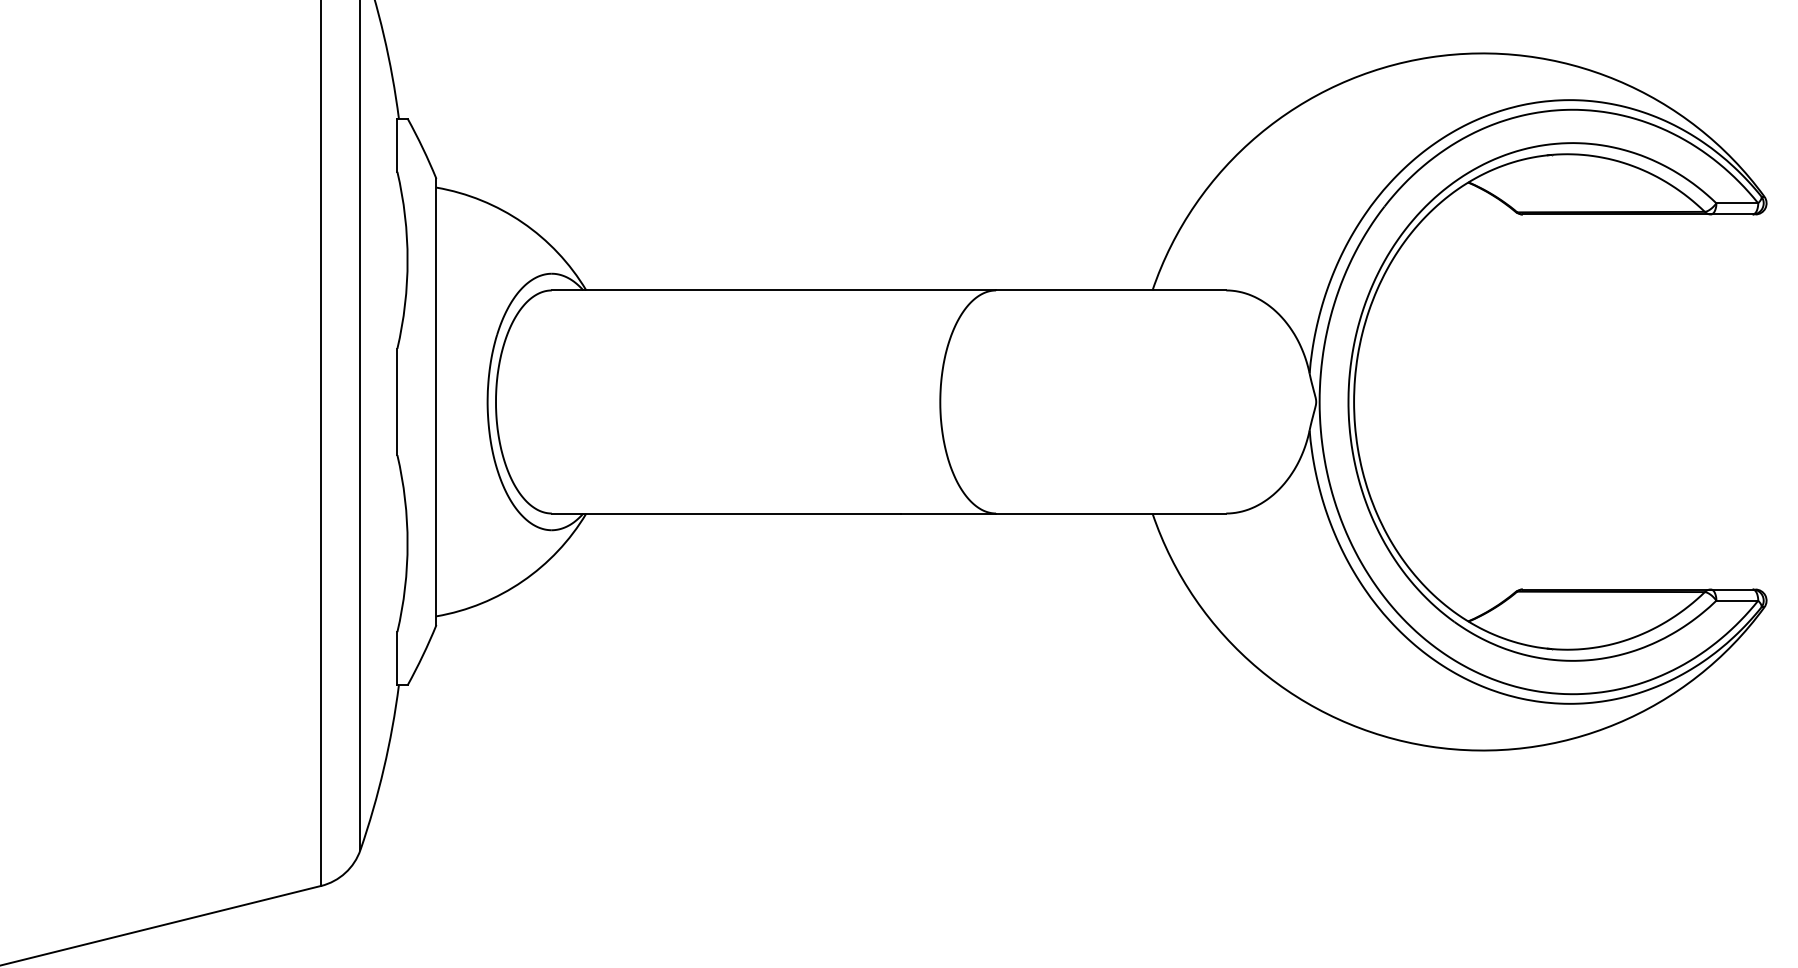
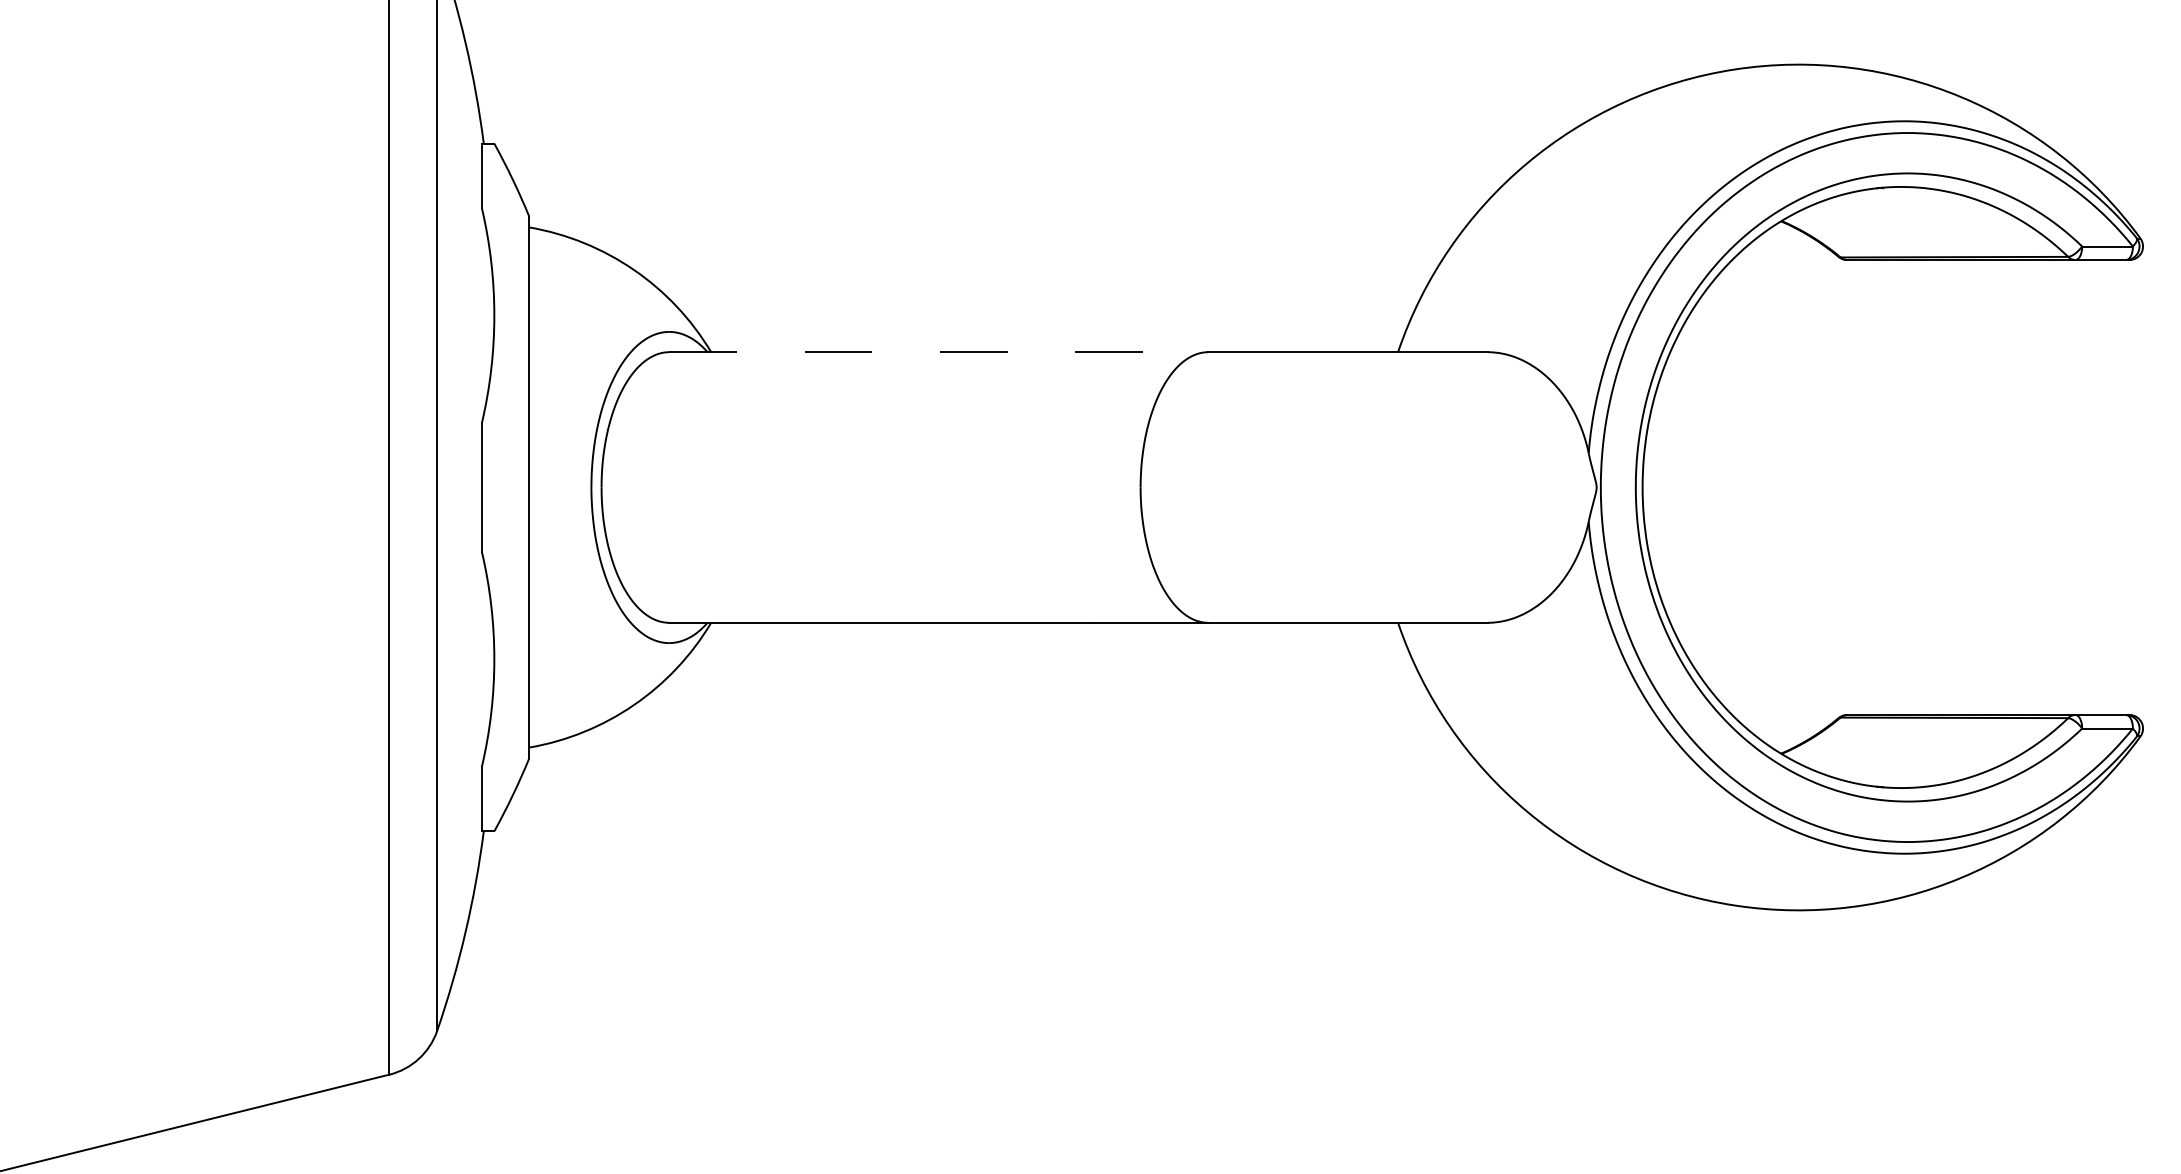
line: (774, 290) -> (939, 352), solid -> dashed

